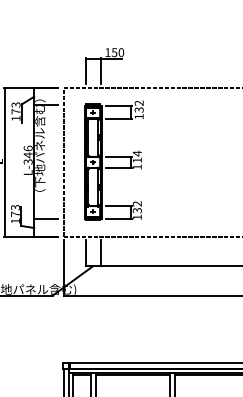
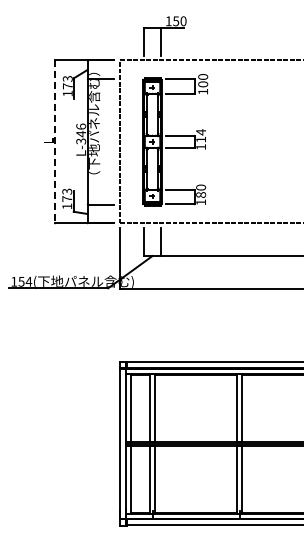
text: (139, 106) -> (203, 80), 132 -> 100
line: (4, 162) -> (55, 142), solid -> dashed
text: (137, 206) -> (201, 190), 132 -> 180

